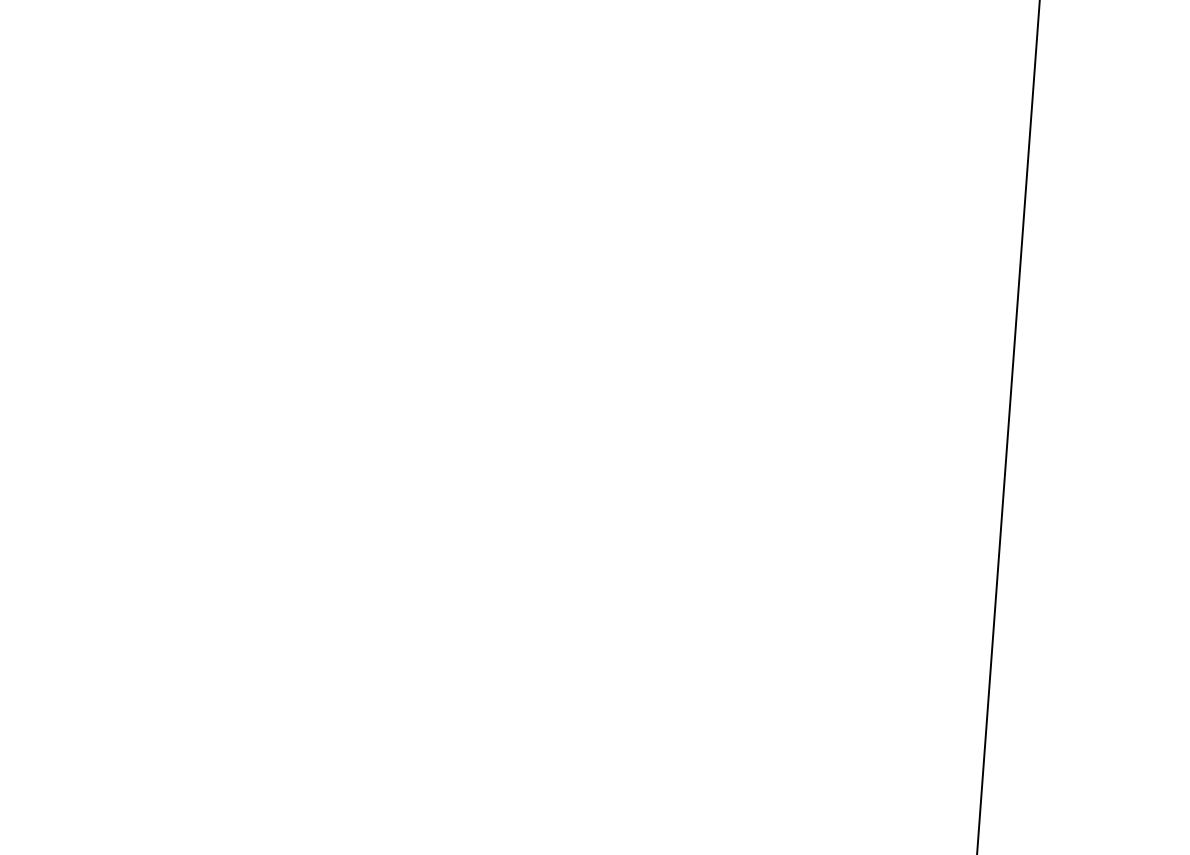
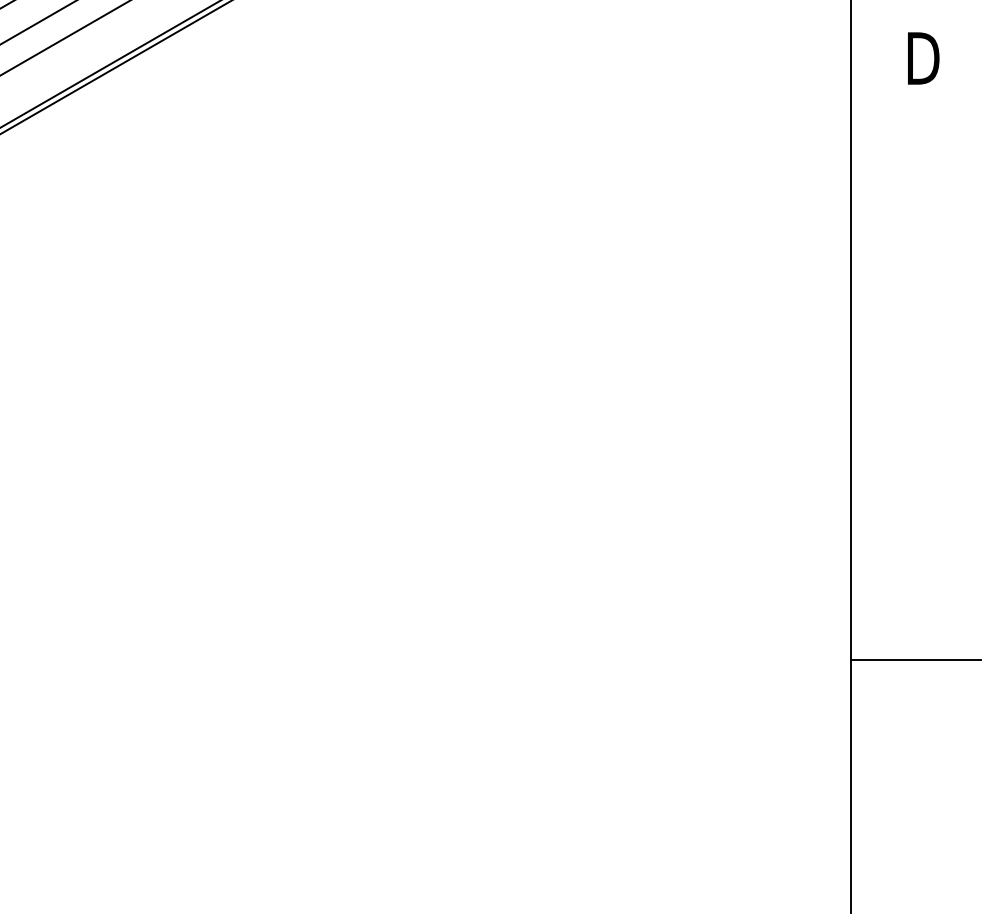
line: (1067, 695) -> (915, 660), added

